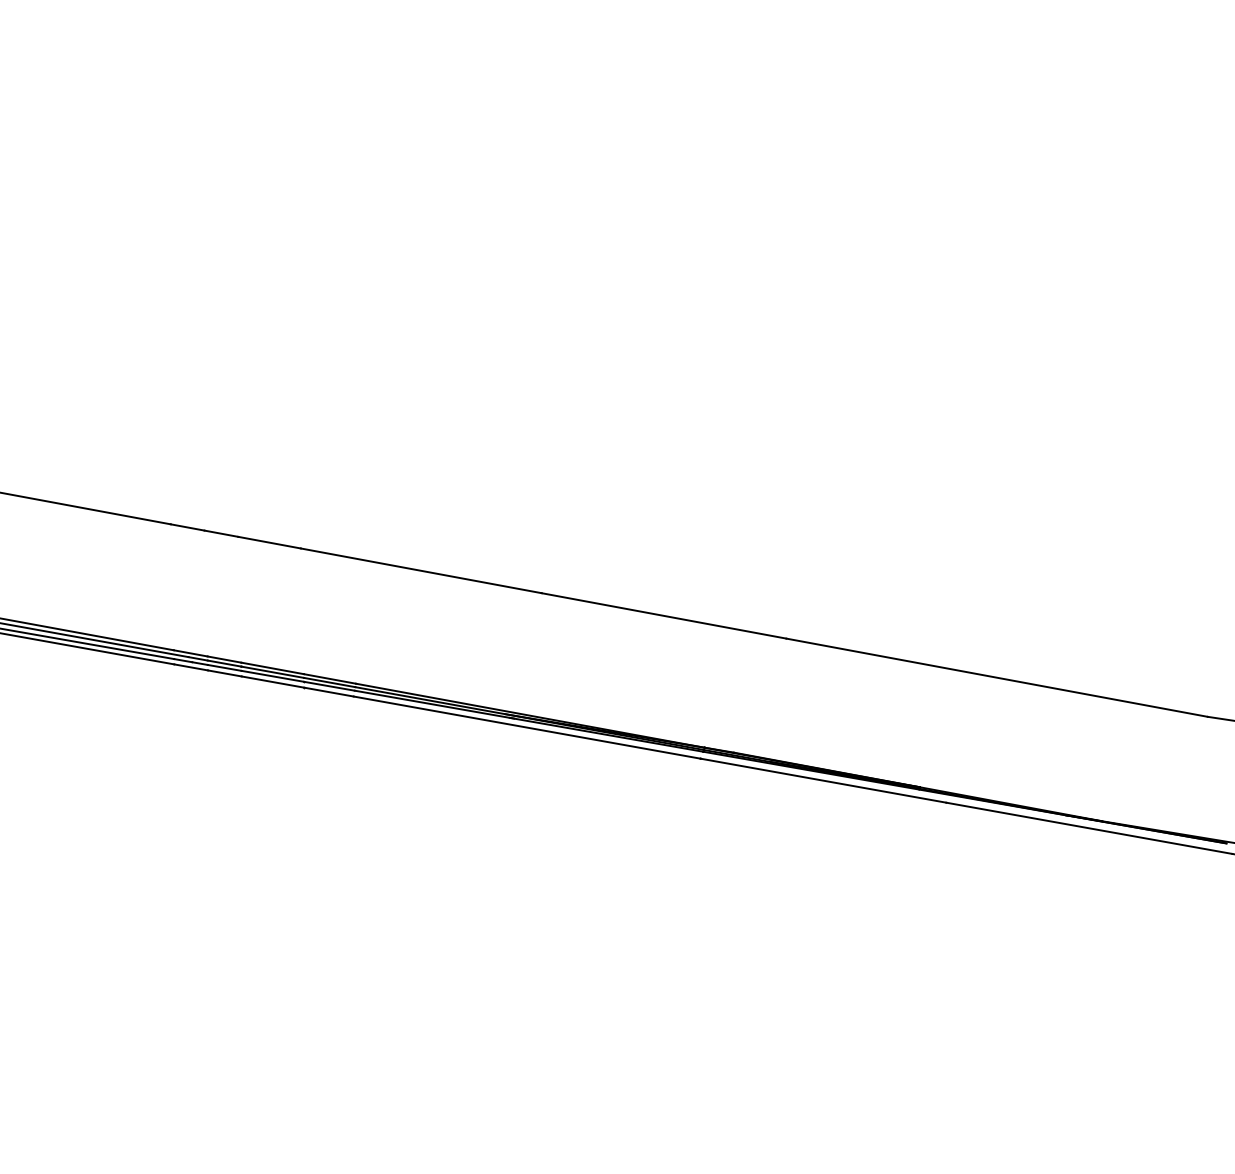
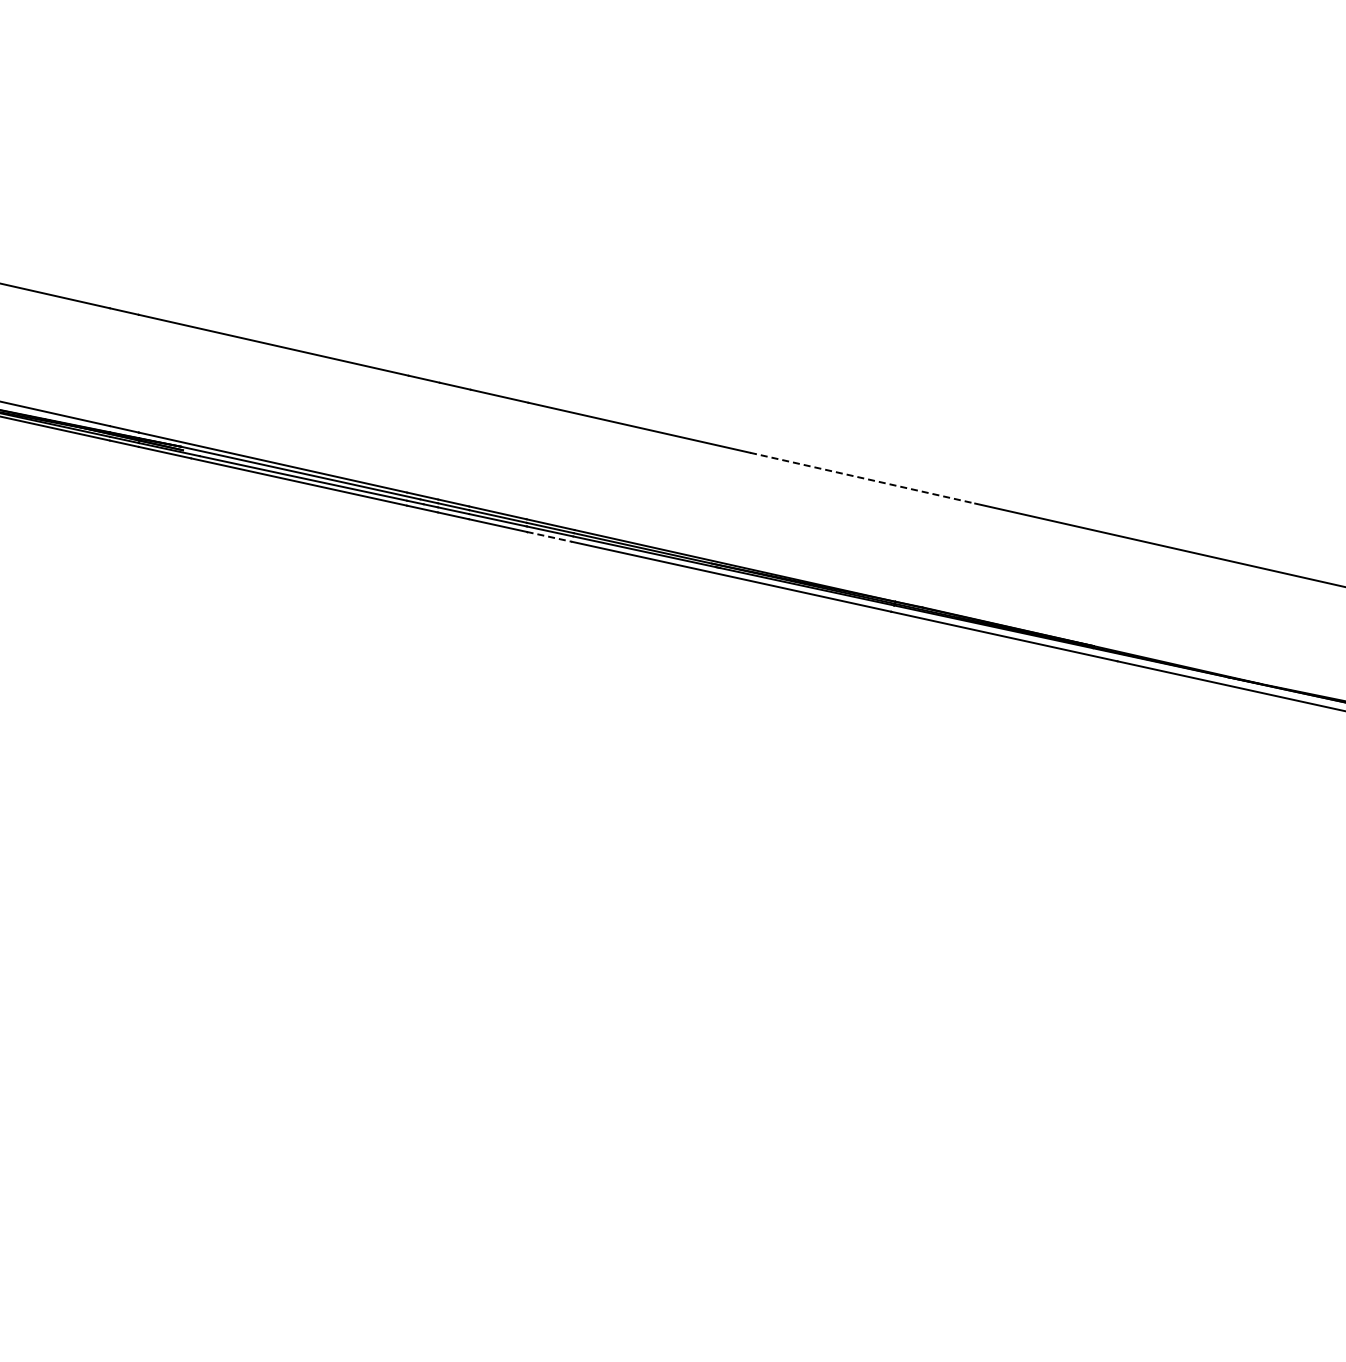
line: (665, 616) -> (863, 478), solid -> dashed
line: (329, 691) -> (549, 536), solid -> dashed

